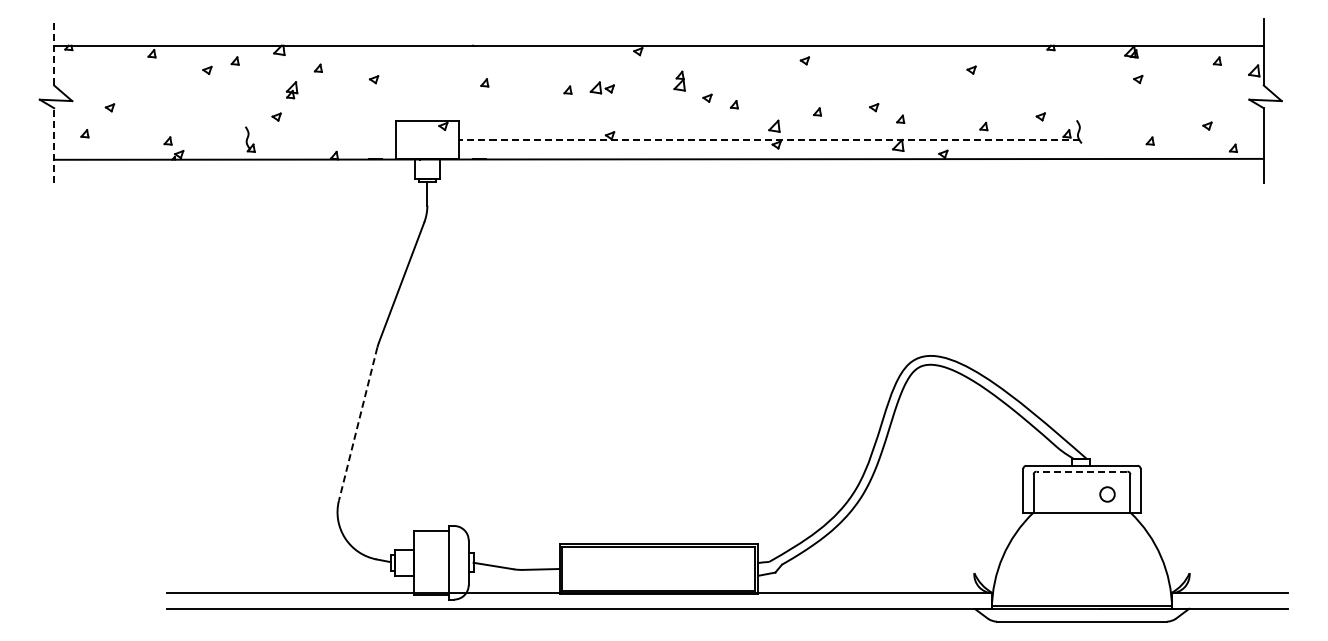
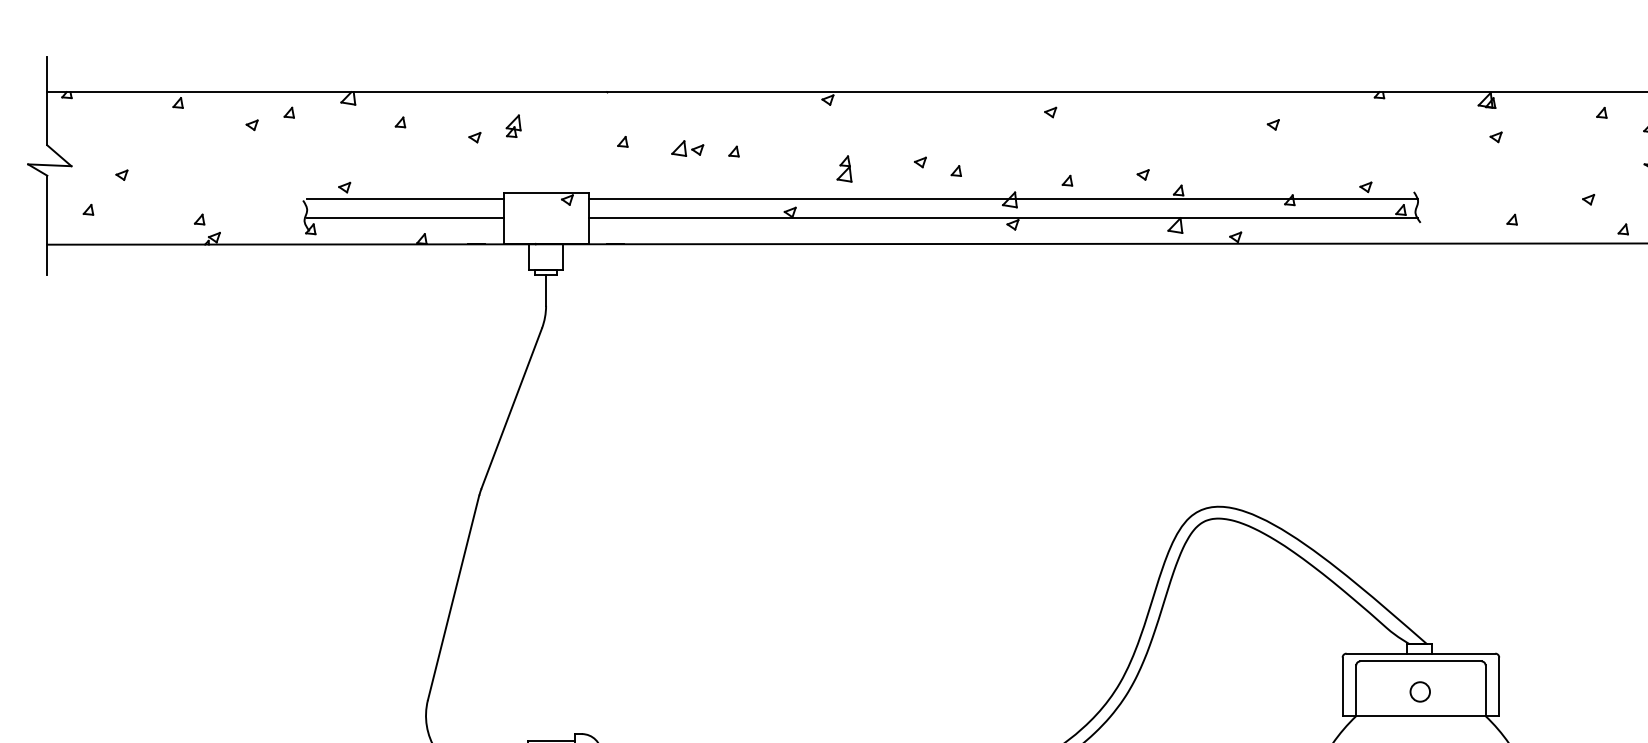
line: (54, 51) -> (47, 99), dashed -> solid
part: (679, 80) -> (844, 168), moved
part: (601, 87) -> (686, 148), moved
part: (291, 90) -> (512, 126), moved
line: (321, 125) -> (404, 198), added
line: (769, 125) -> (1003, 198), added
line: (321, 140) -> (404, 218), added
line: (768, 140) -> (1001, 218), dashed -> solid
line: (54, 144) -> (47, 224), dashed -> solid
line: (358, 424) -> (454, 598), dashed -> solid
line: (1081, 471) -> (1420, 661), dashed -> solid
circle: (1107, 494) -> (1420, 691), moved

